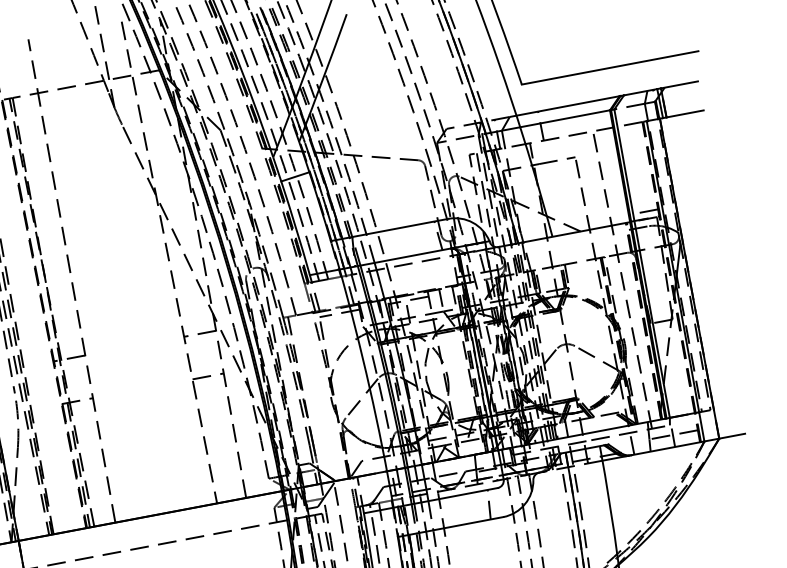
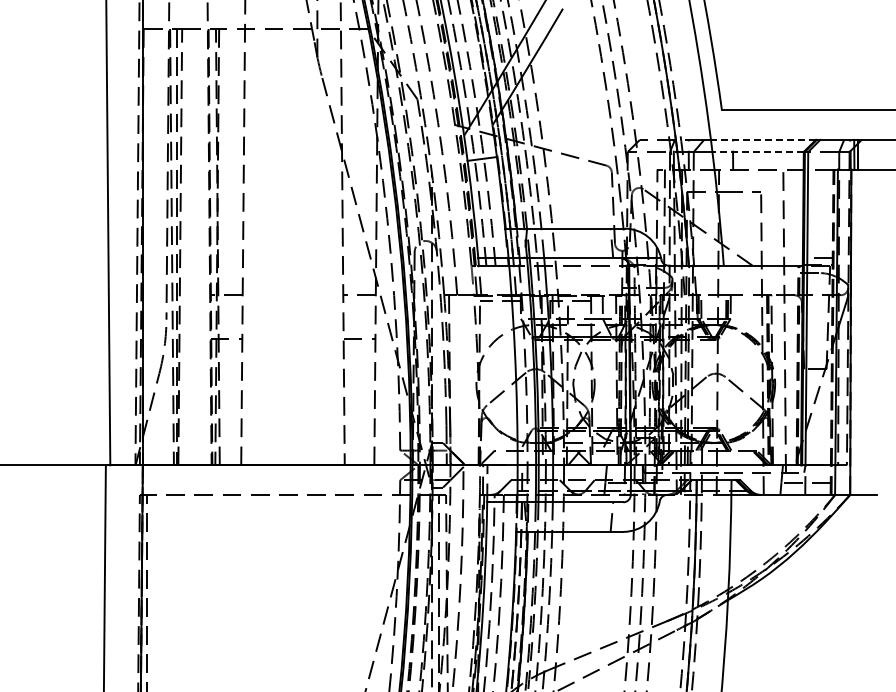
line: (567, 105) -> (762, 139), solid -> dashed
line: (565, 118) -> (758, 151), solid -> dashed

